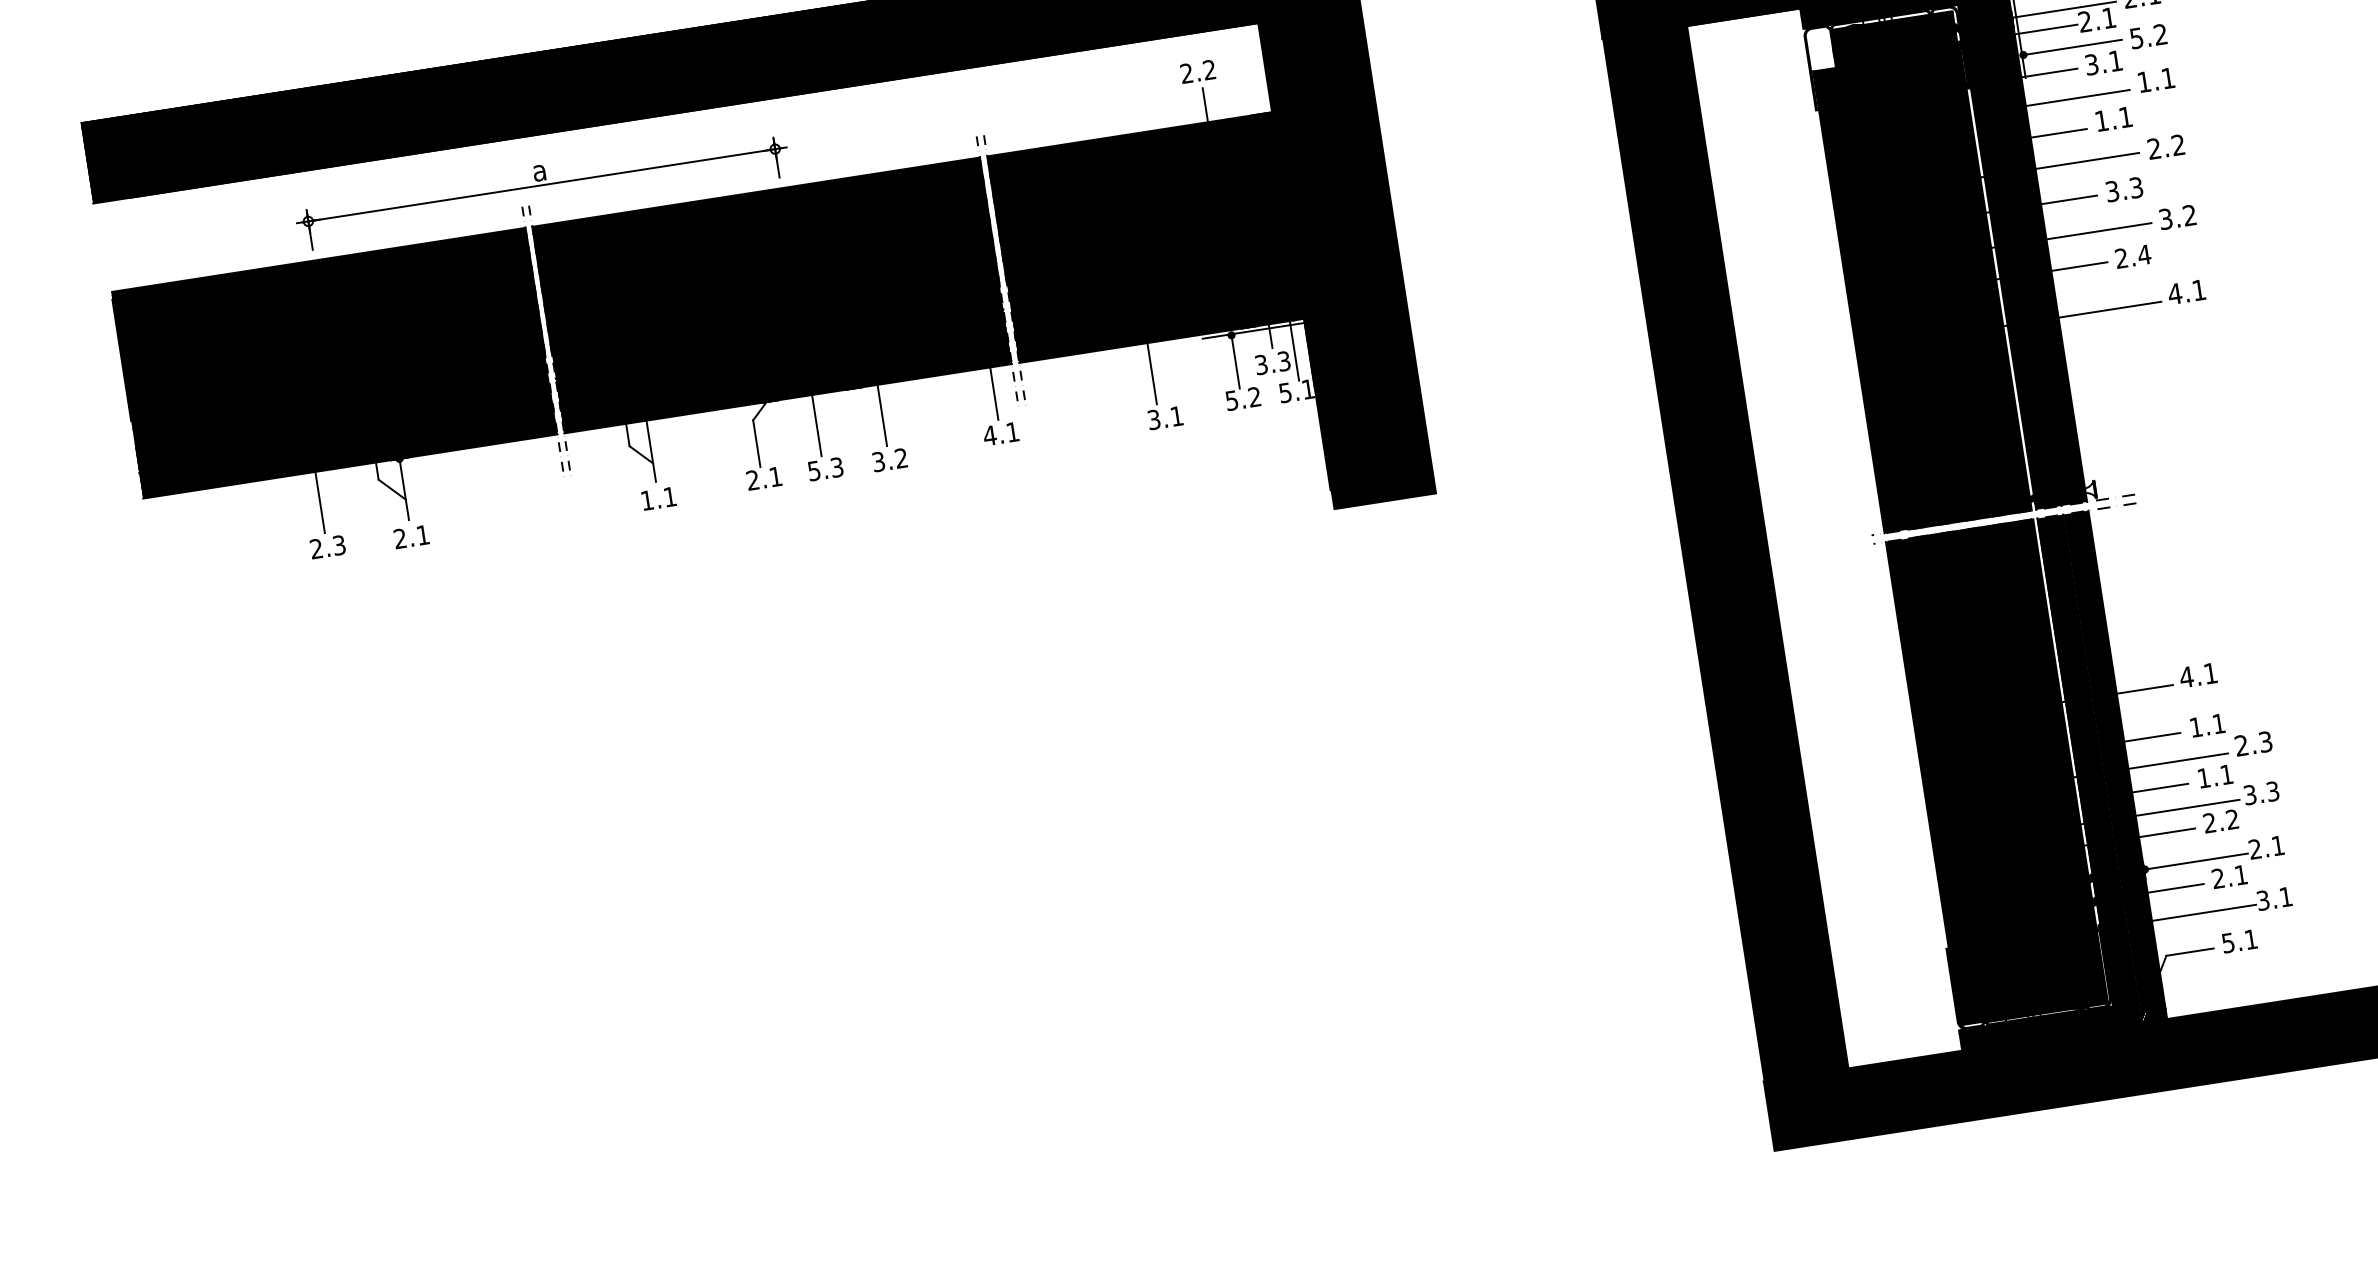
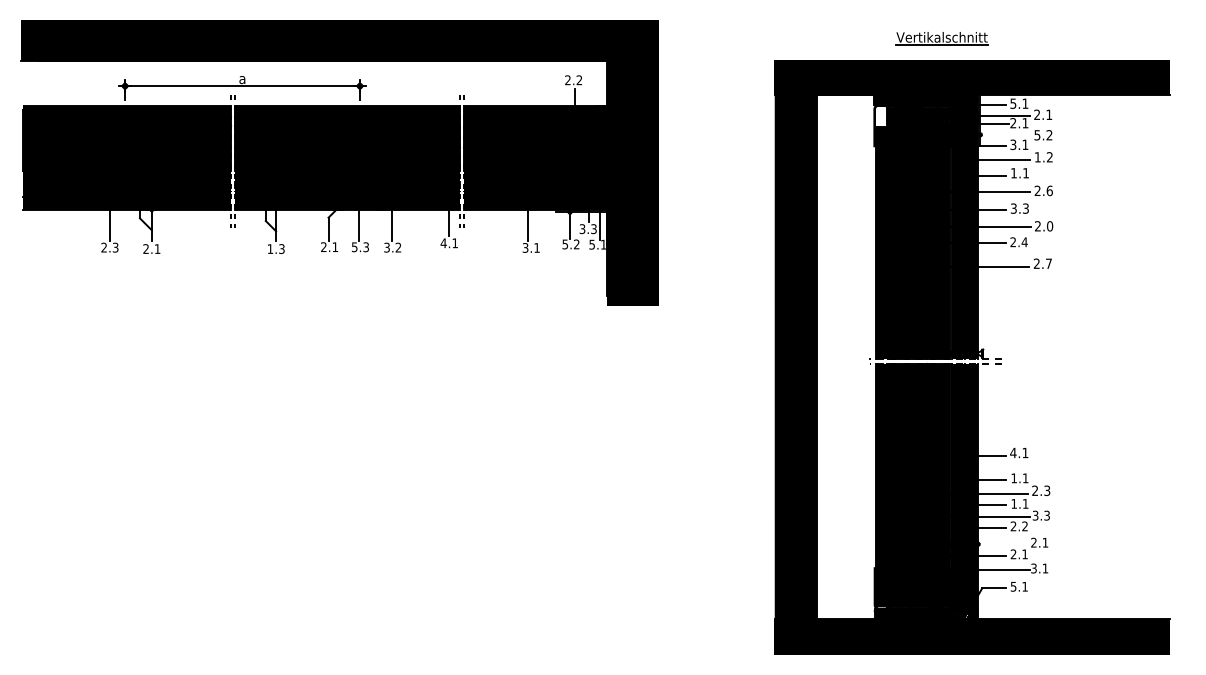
line: (2073, 46) -> (1005, 134), removed
text: (2167, 78) -> (1049, 157), 1.1 -> 1.2
text: (2177, 144) -> (1049, 190), 2.2 -> 2.6
text: (2178, 217) -> (1044, 226), 3.2 -> 2.0
text: (2186, 291) -> (1042, 263), 4.1 -> 2.7
text: (669, 497) -> (281, 249), 1.1 -> 1.3
line: (2197, 861) -> (1004, 544), removed

